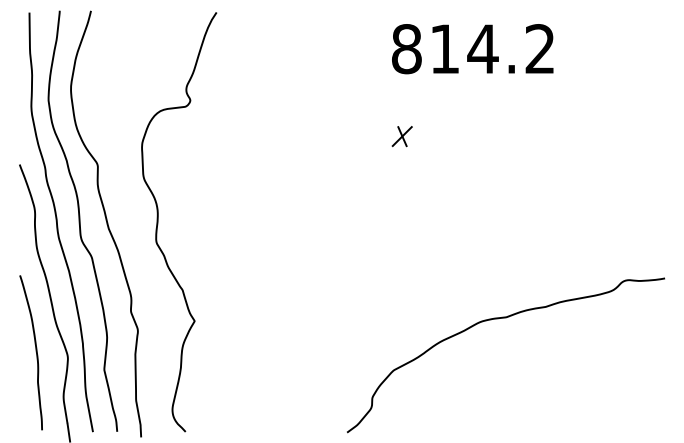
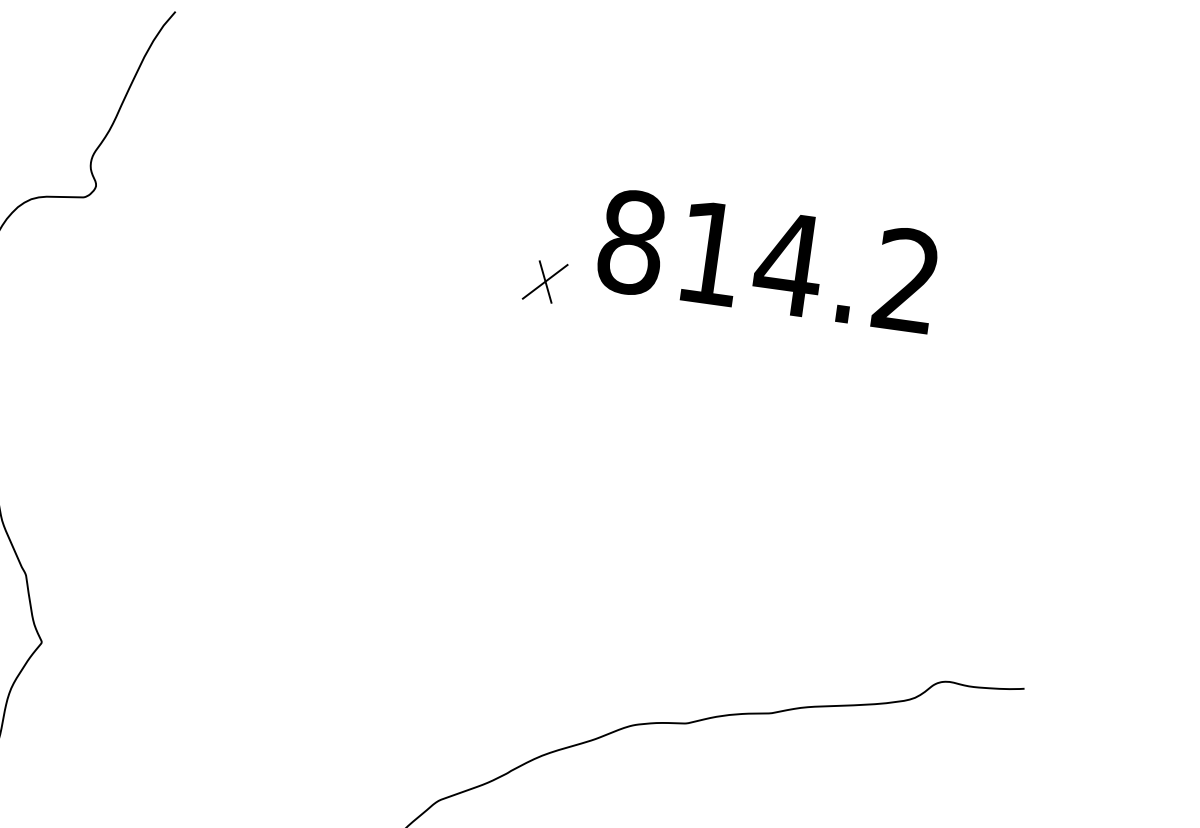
text: (472, 49) -> (767, 262), moved
part: (401, 136) -> (543, 281), moved

